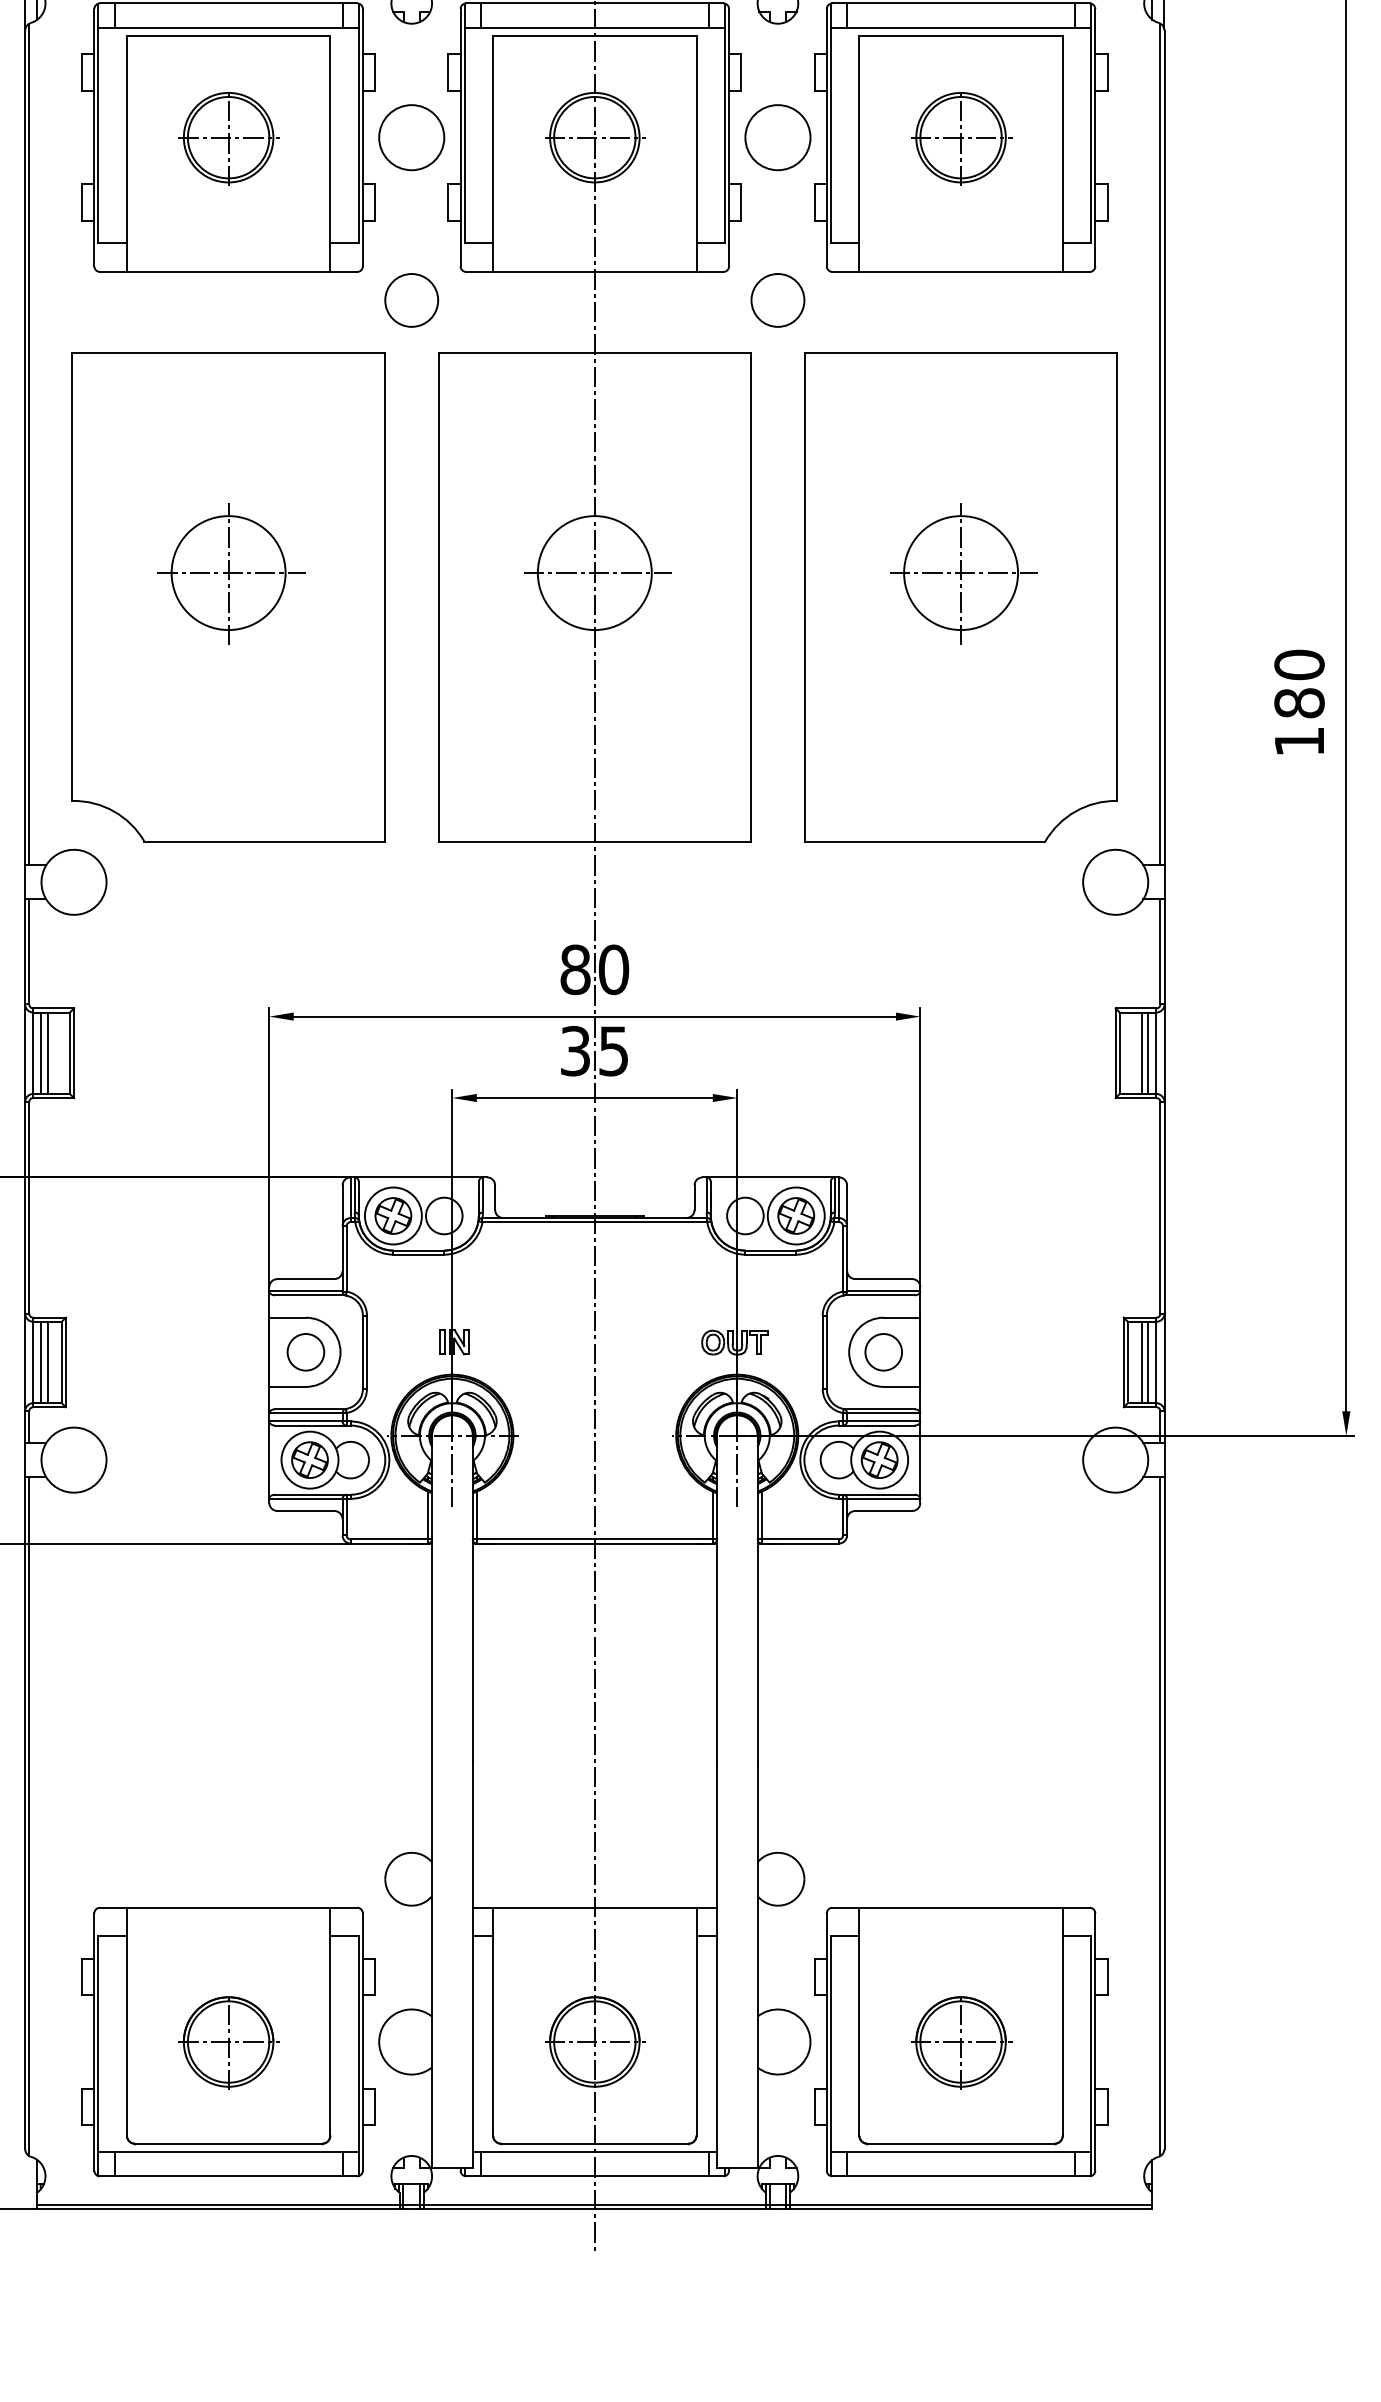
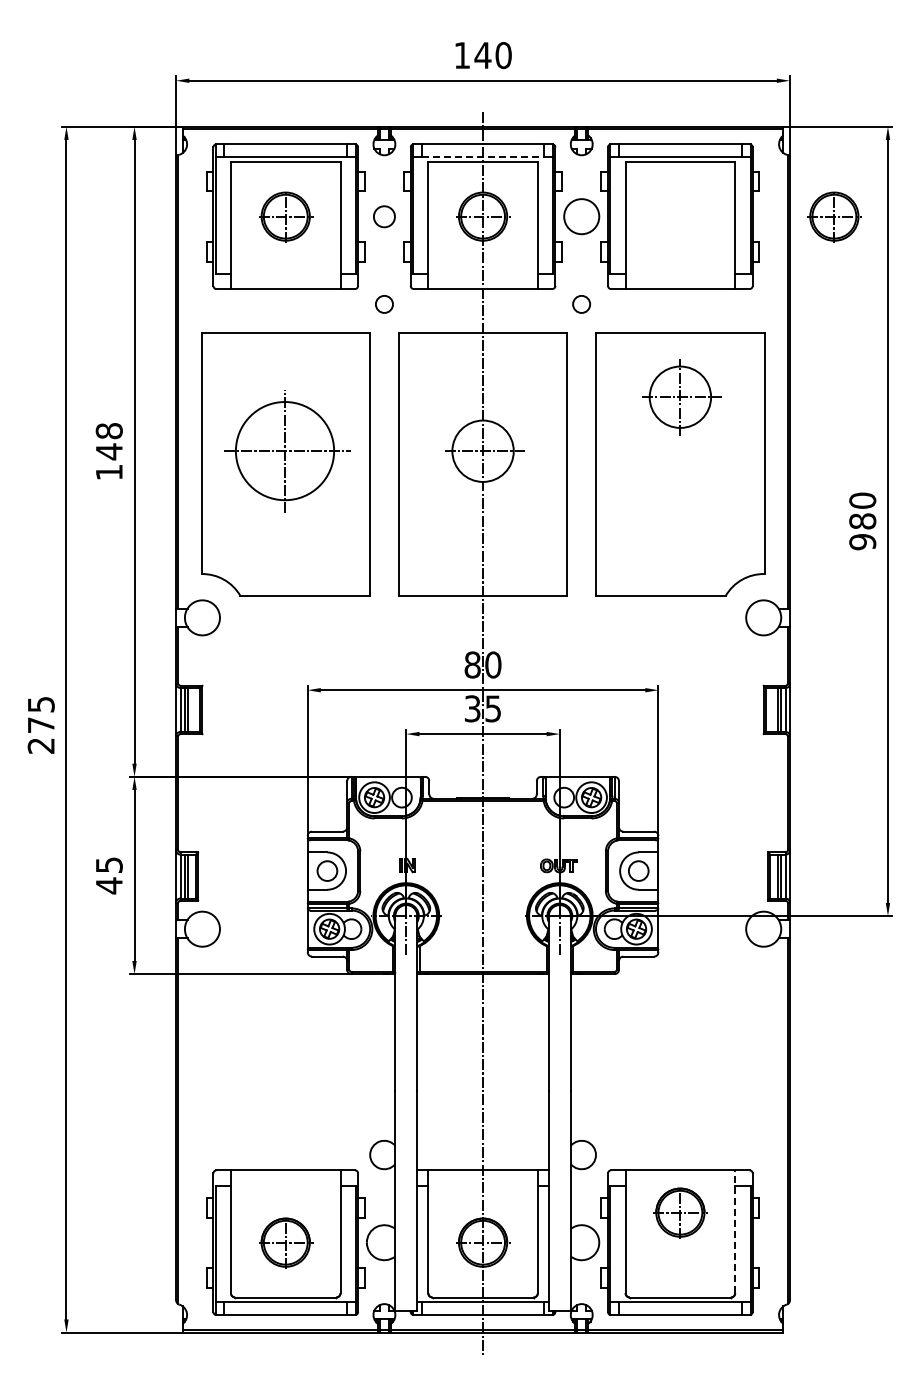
line: (595, 27) -> (483, 157), solid -> dashed
circle: (411, 137) -> (384, 216), size x0.6
part: (961, 137) -> (834, 216), moved
circle: (411, 300) -> (384, 304), size x0.6
circle: (777, 300) -> (581, 304), size x0.6
part: (229, 573) -> (286, 451), size x1.6
part: (963, 573) -> (681, 397), moved
text: (1299, 742) -> (862, 542), 180 -> 980
line: (1063, 2021) -> (735, 1231), solid -> dashed
part: (961, 2041) -> (680, 1212), moved

